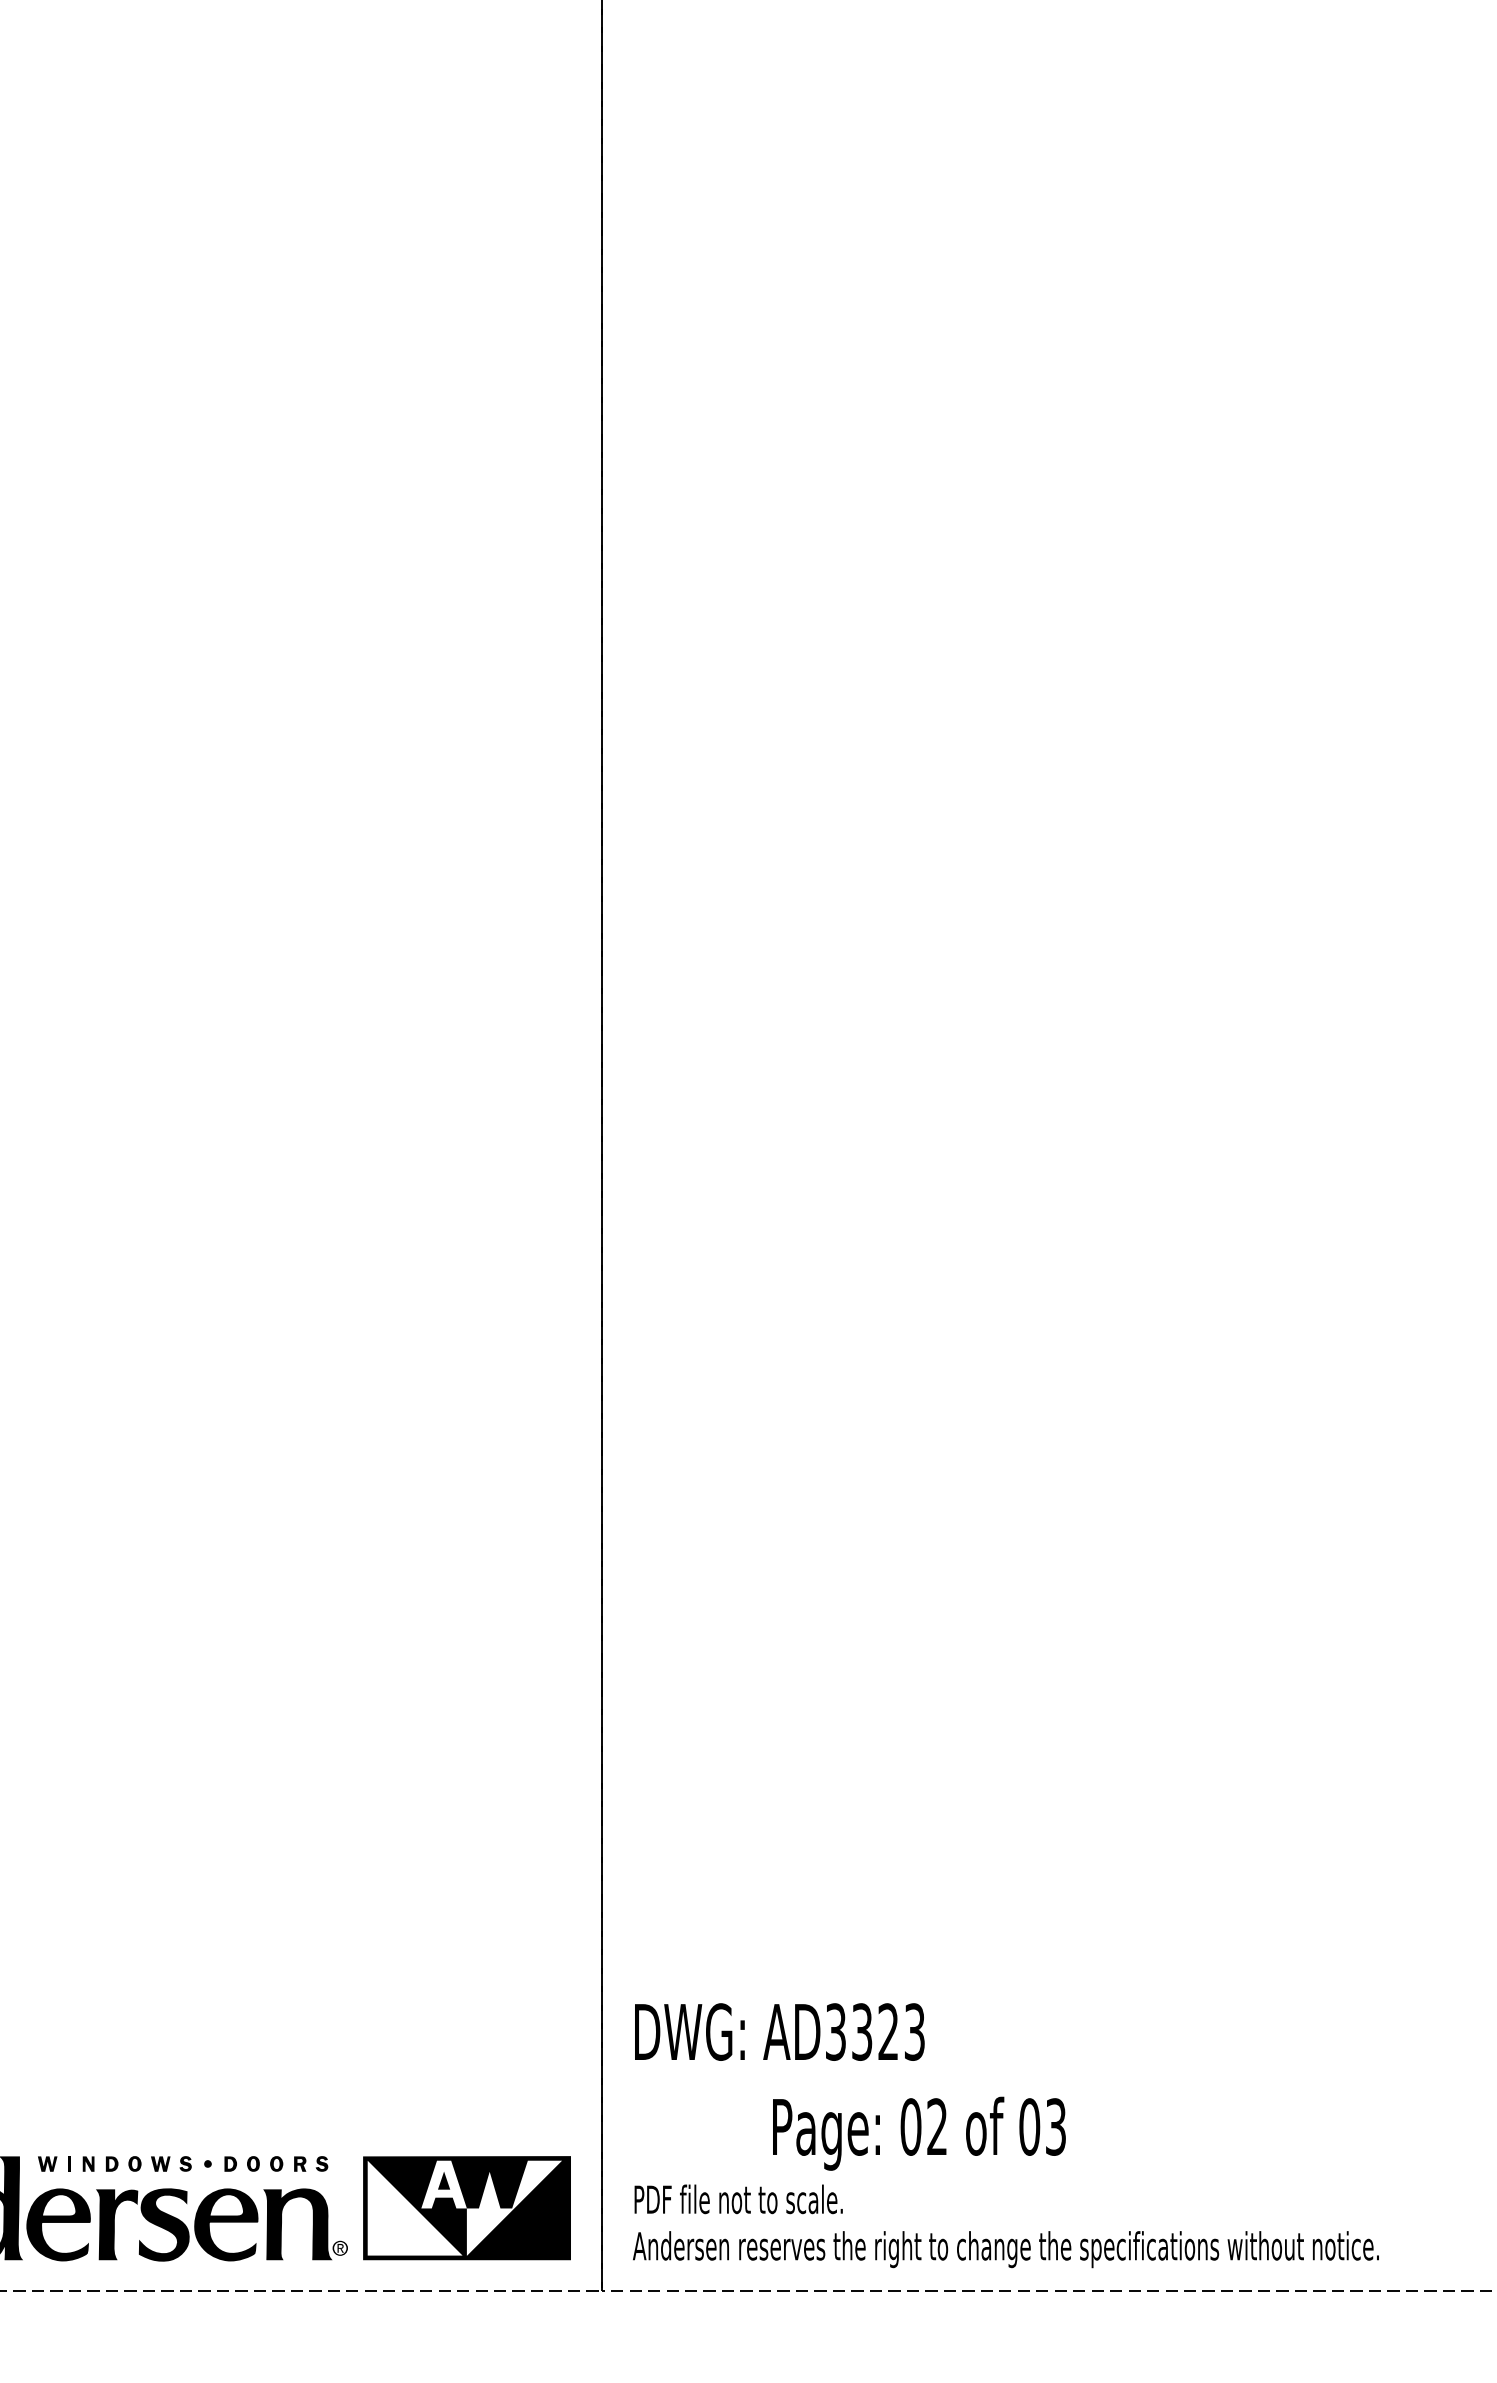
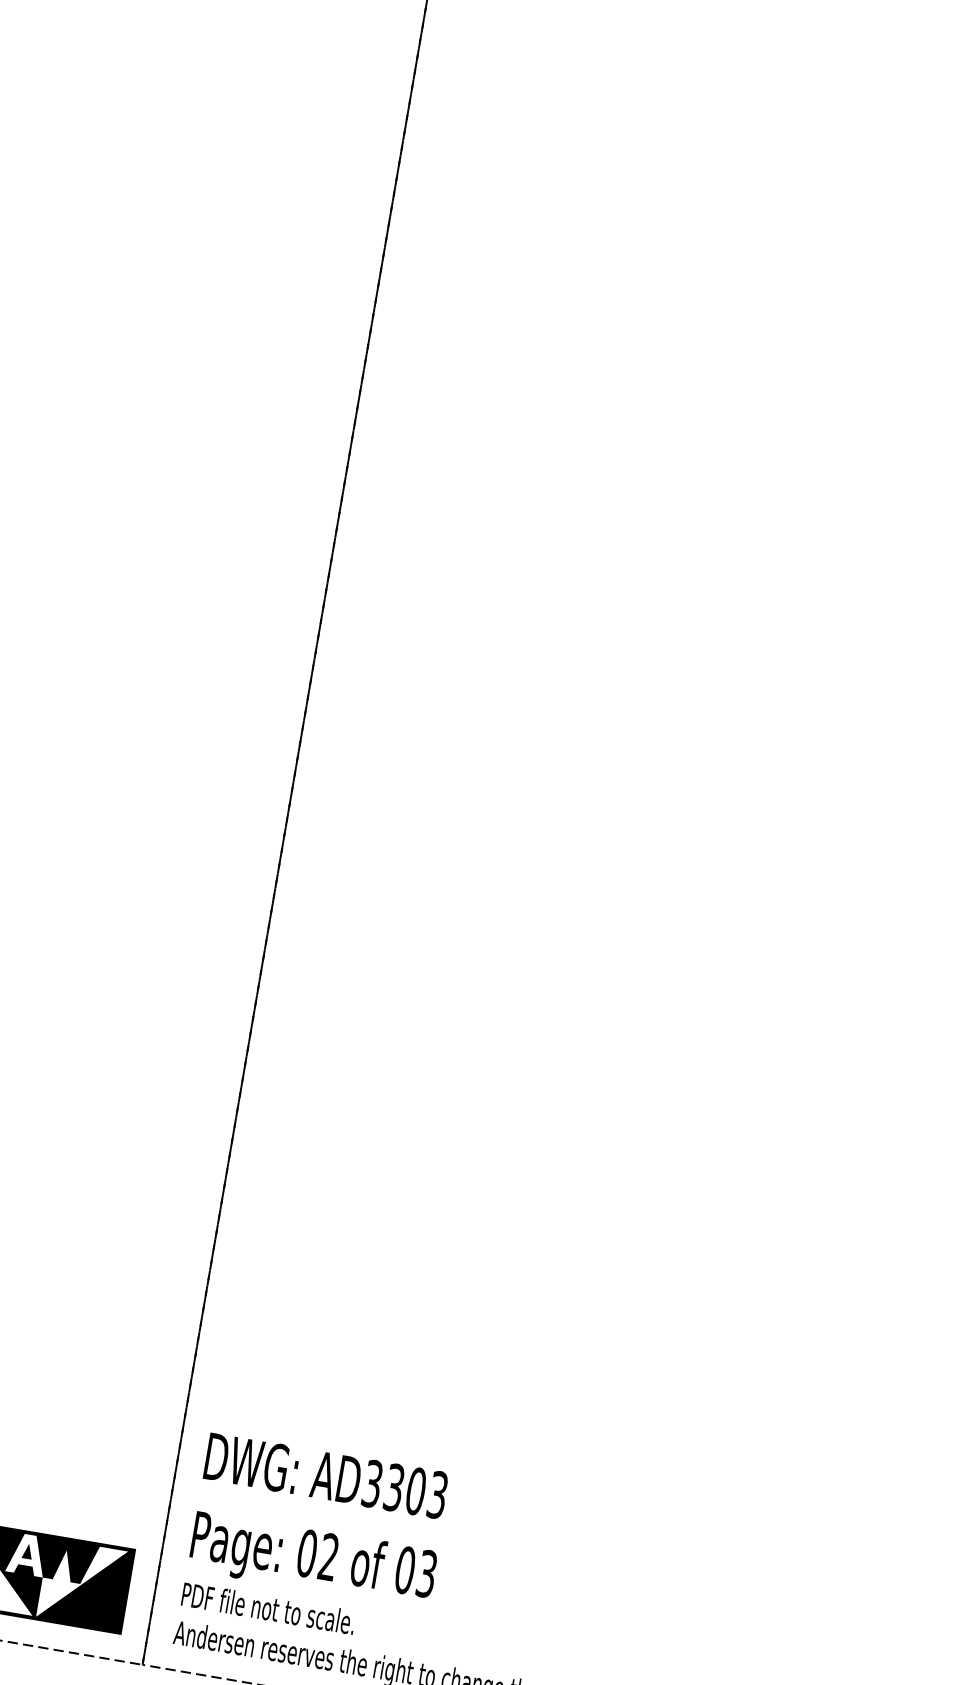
text: (888, 2031) -> (416, 1490), AD3323 -> AD3303
text: (919, 2133) -> (313, 1560), moved

